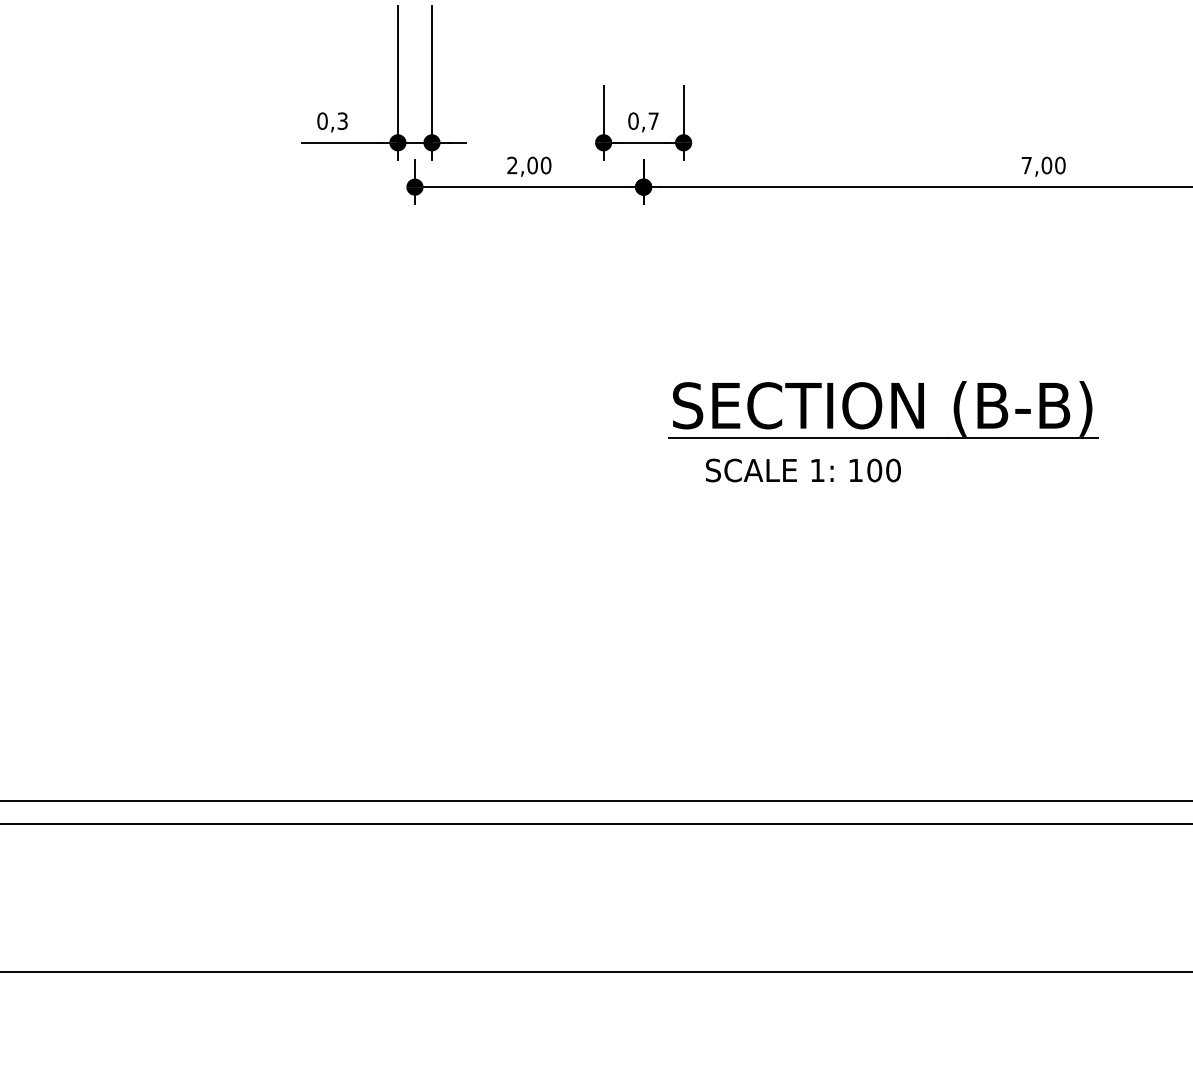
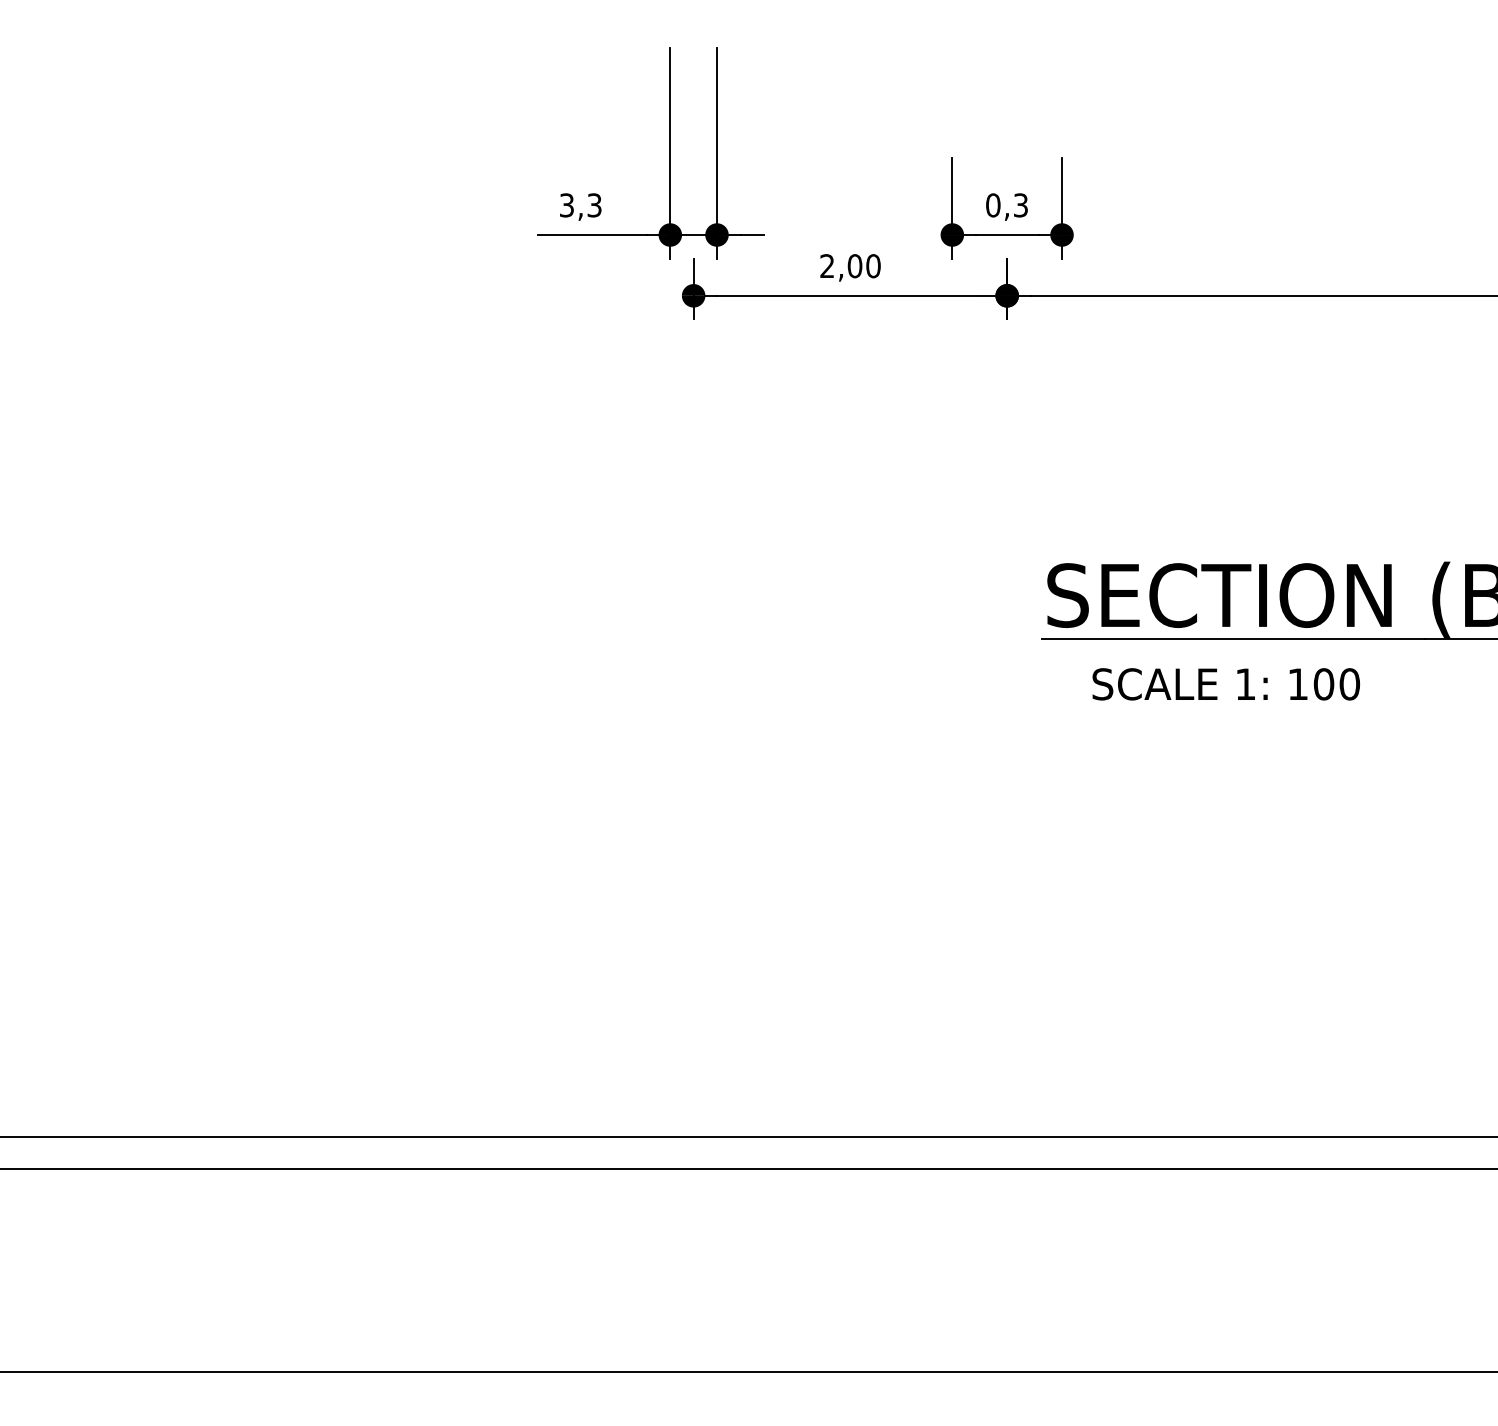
text: (322, 120) -> (566, 204), 0,3 -> 3,3
text: (653, 121) -> (1020, 205), 0,7 -> 0,3

